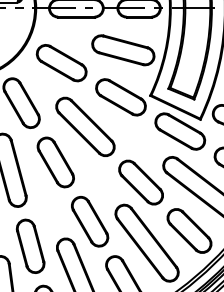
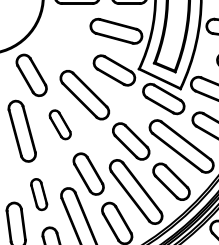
part: (61, 62) -> (64, 41), removed
part: (56, 162) -> (60, 124), size x0.7
part: (29, 246) -> (38, 194), size x0.7

